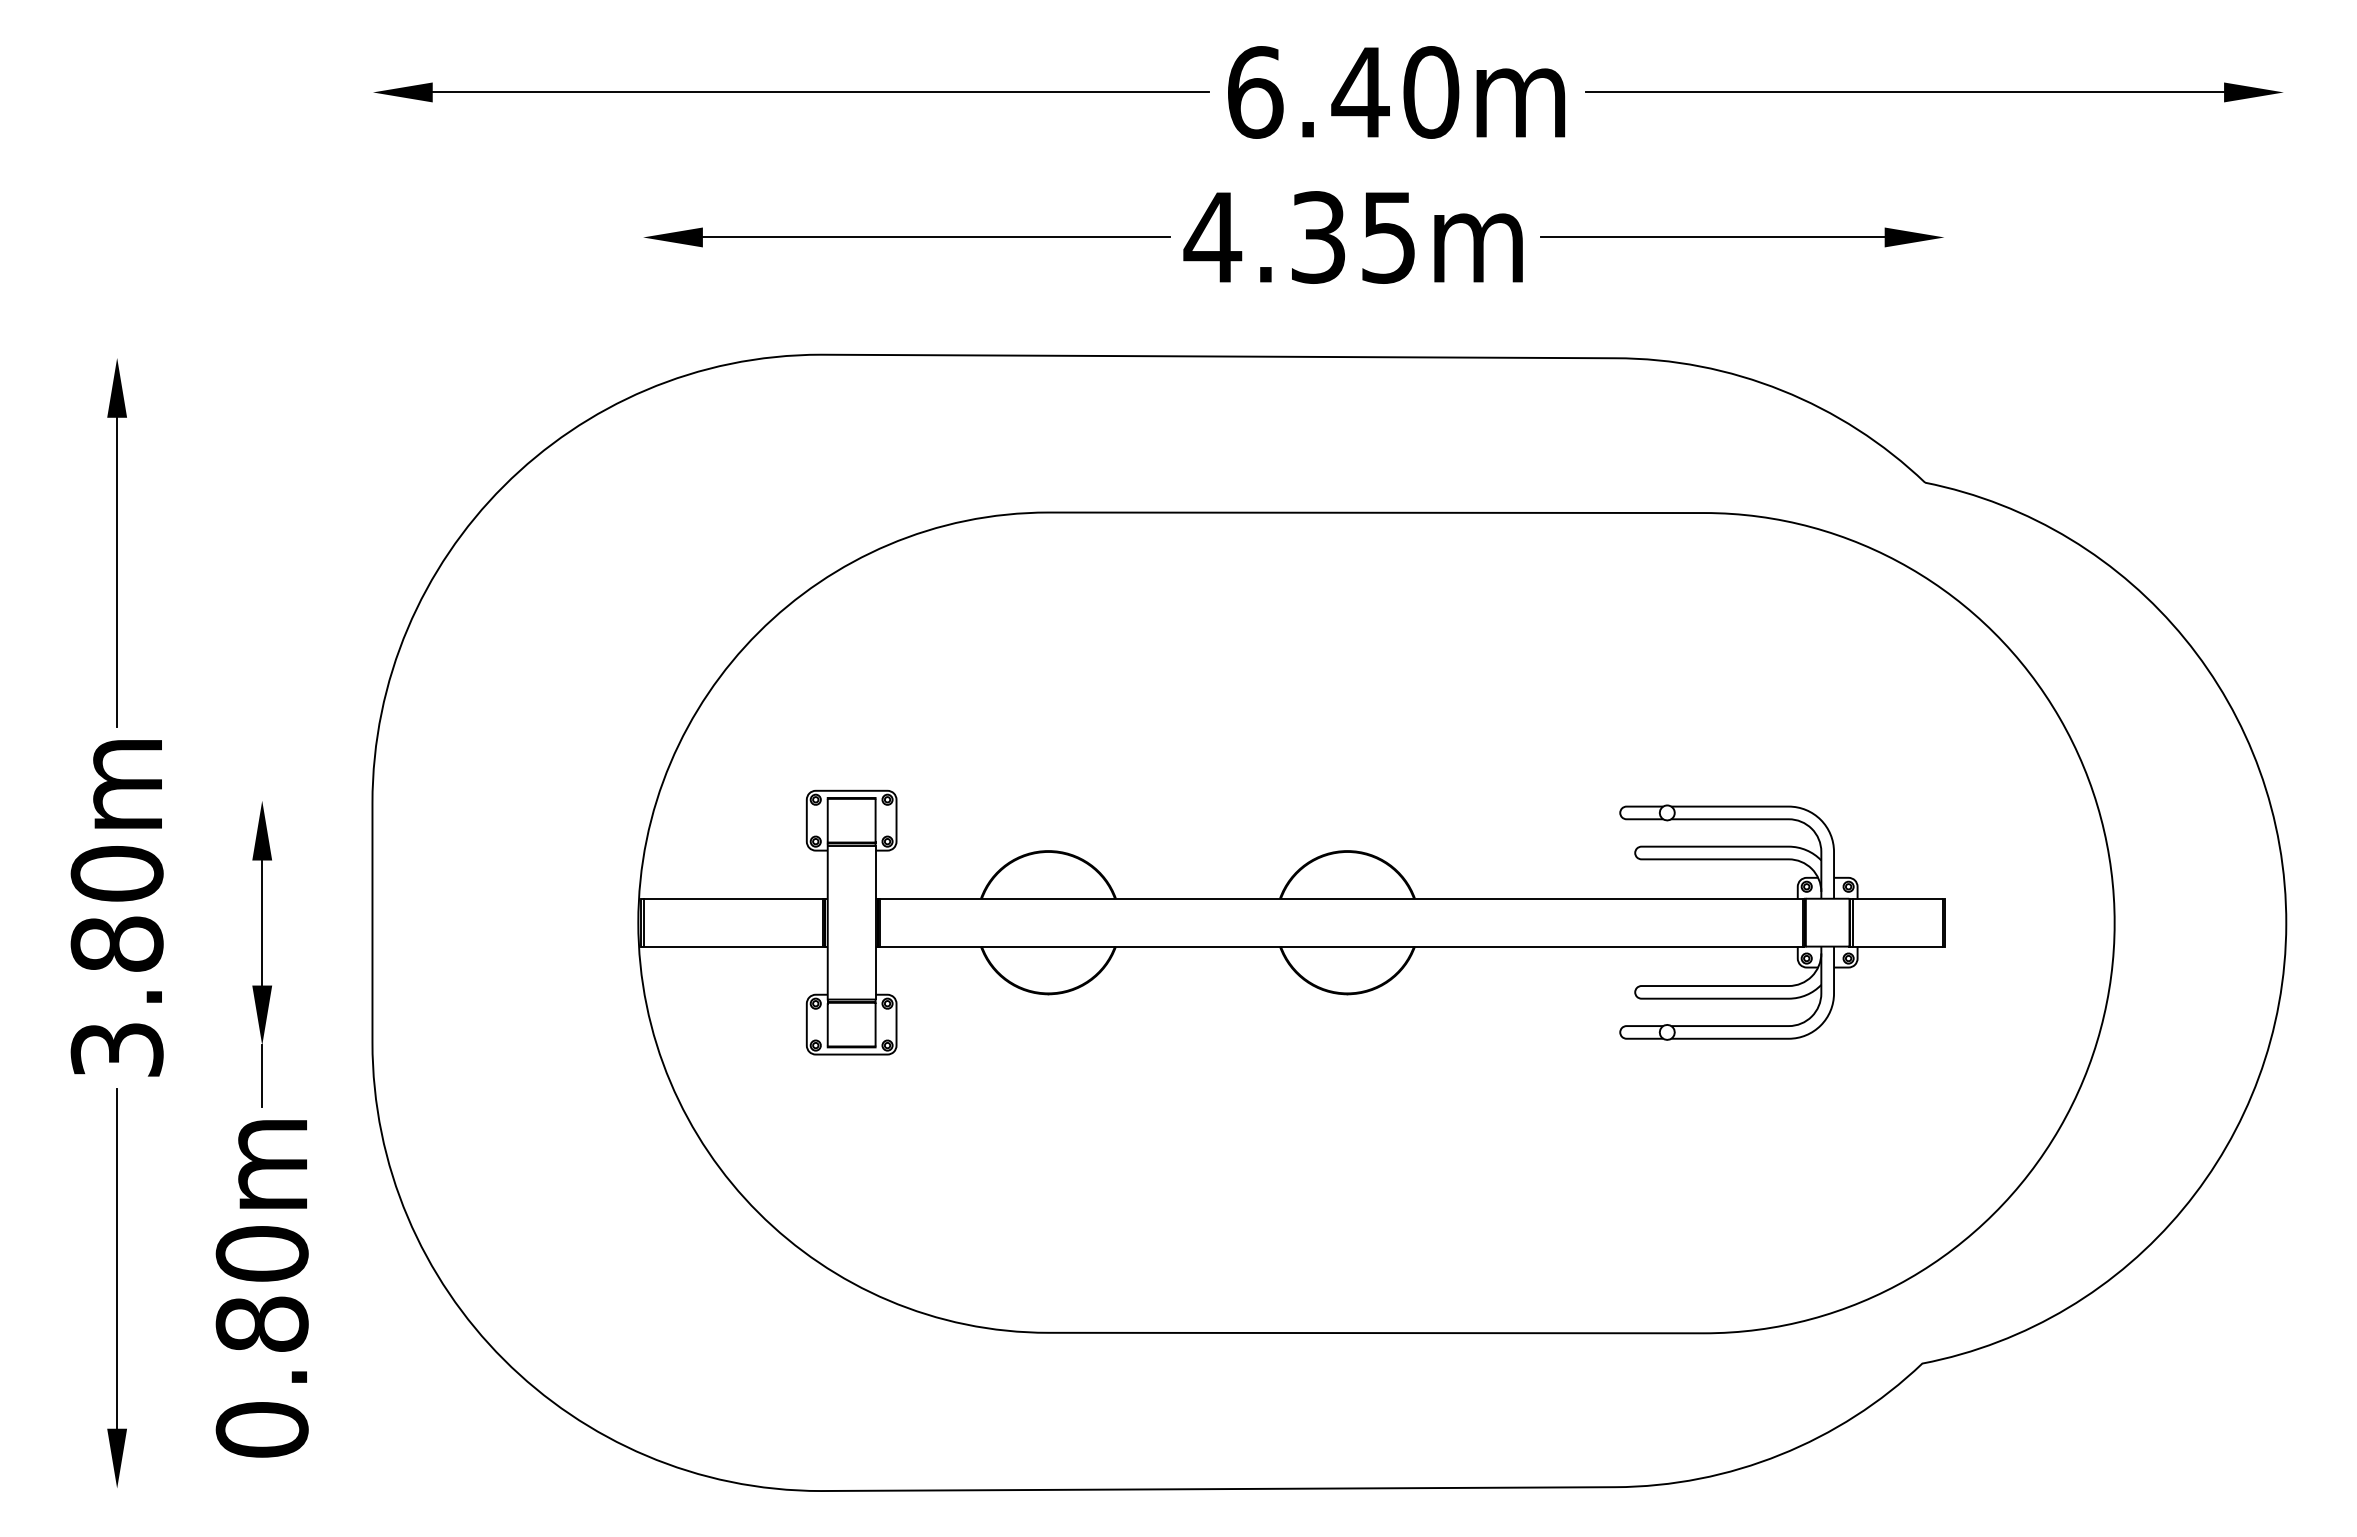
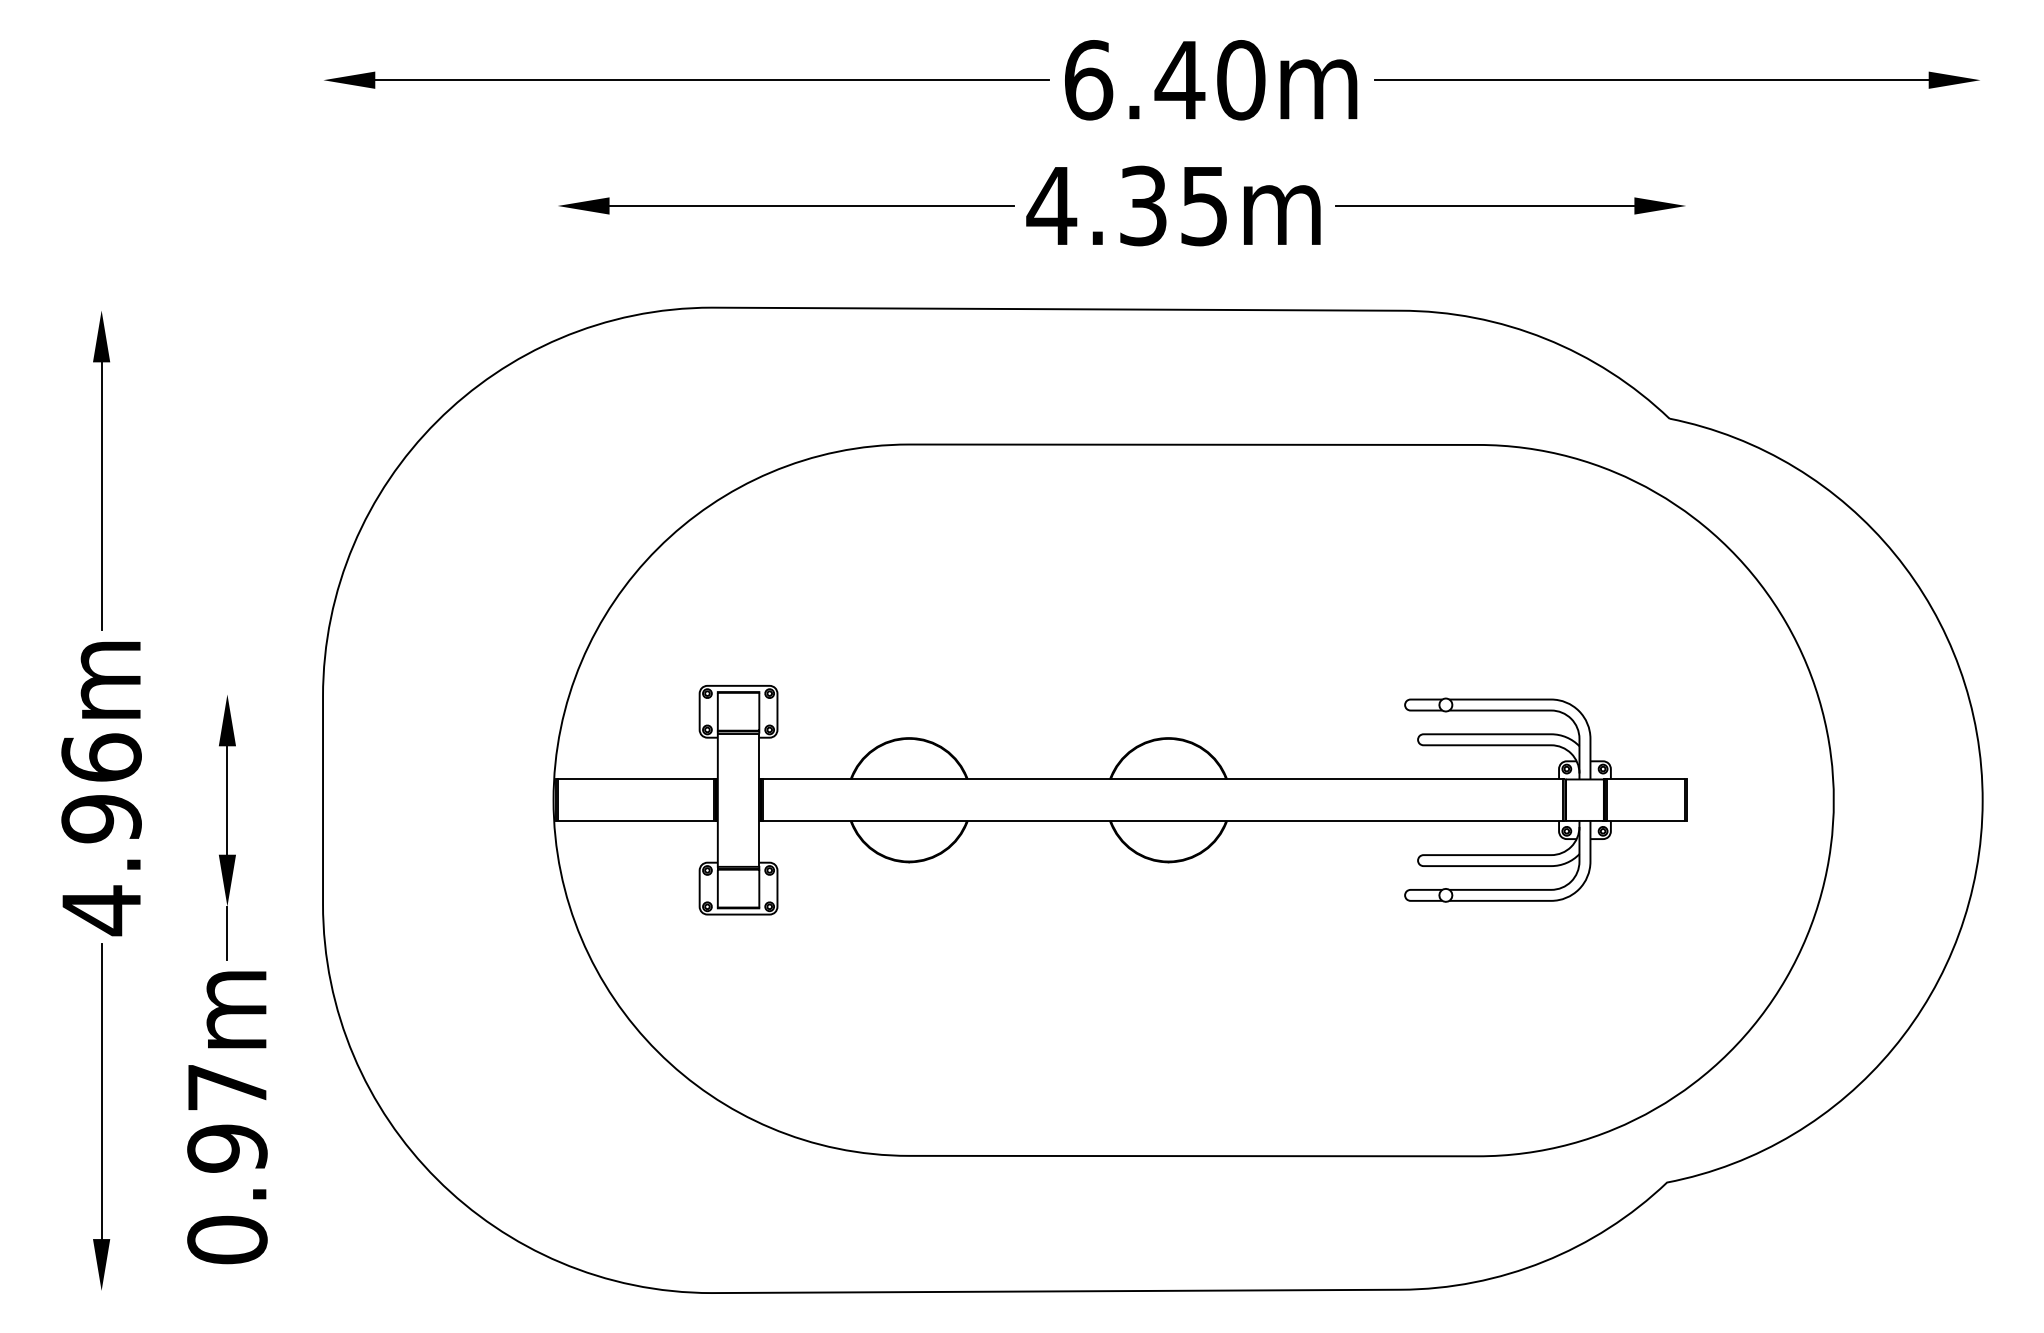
text: (116, 962) -> (101, 834), 3.80m -> 4.96m
text: (261, 1289) -> (226, 1118), 0.80m -> 0.97m

